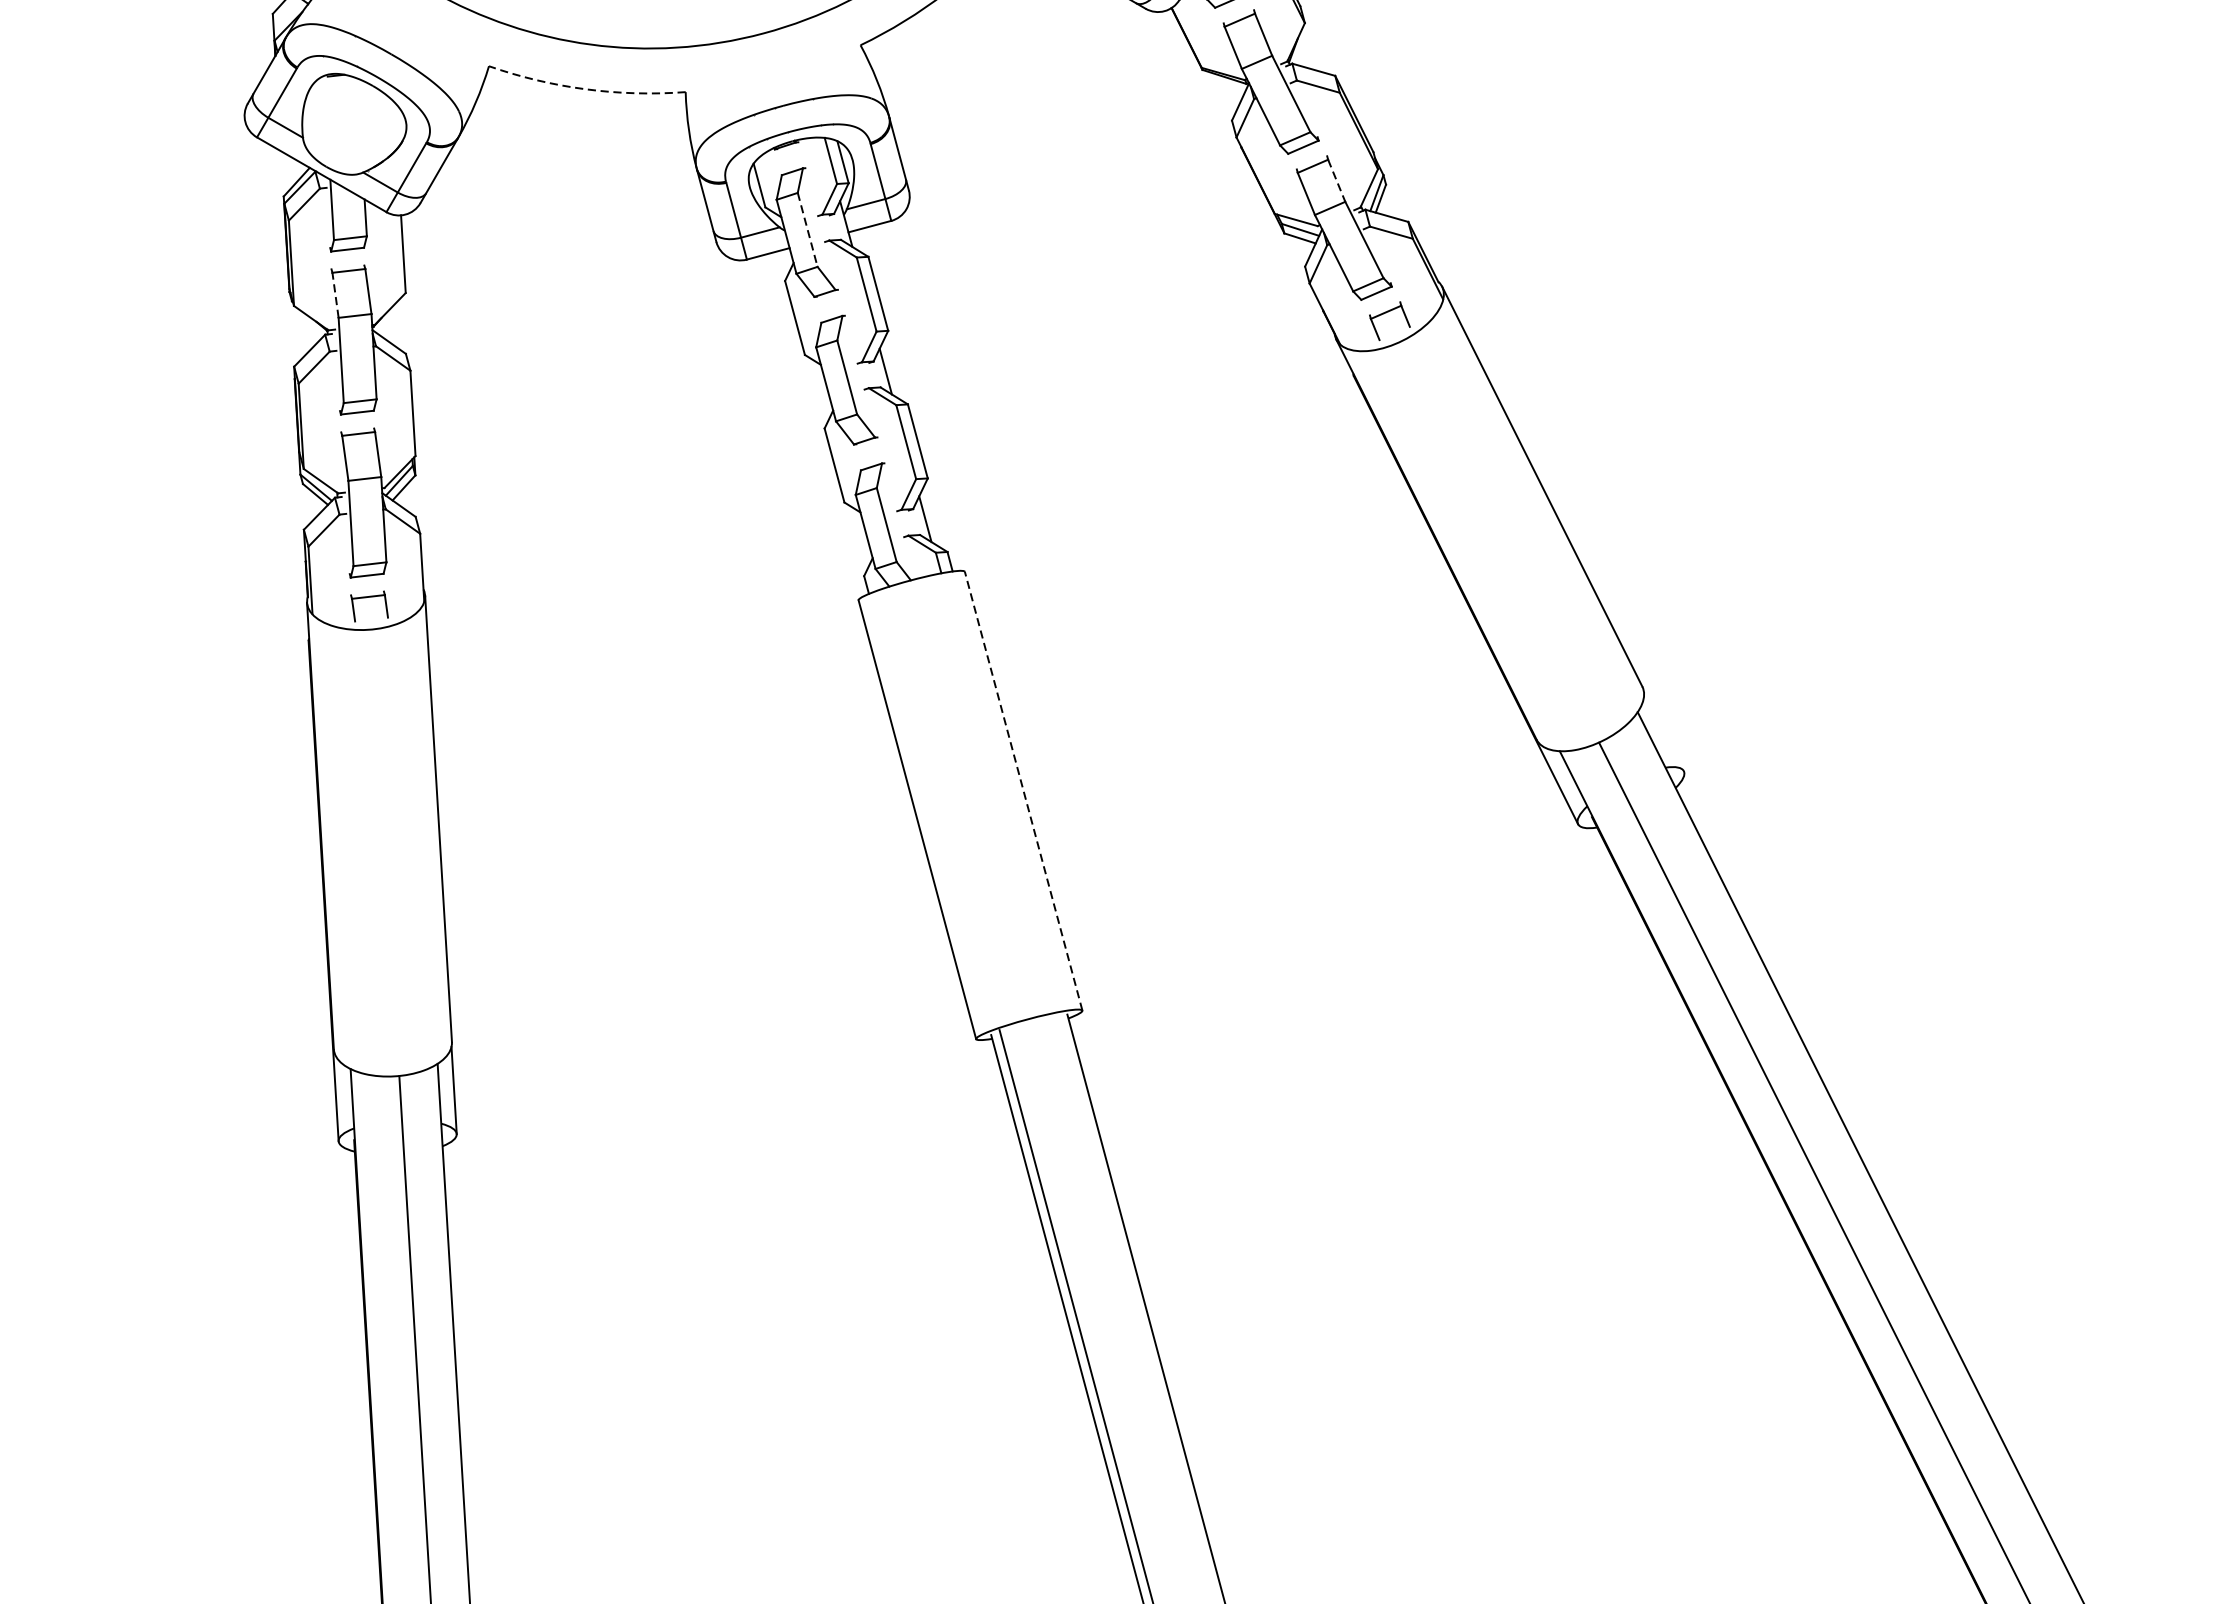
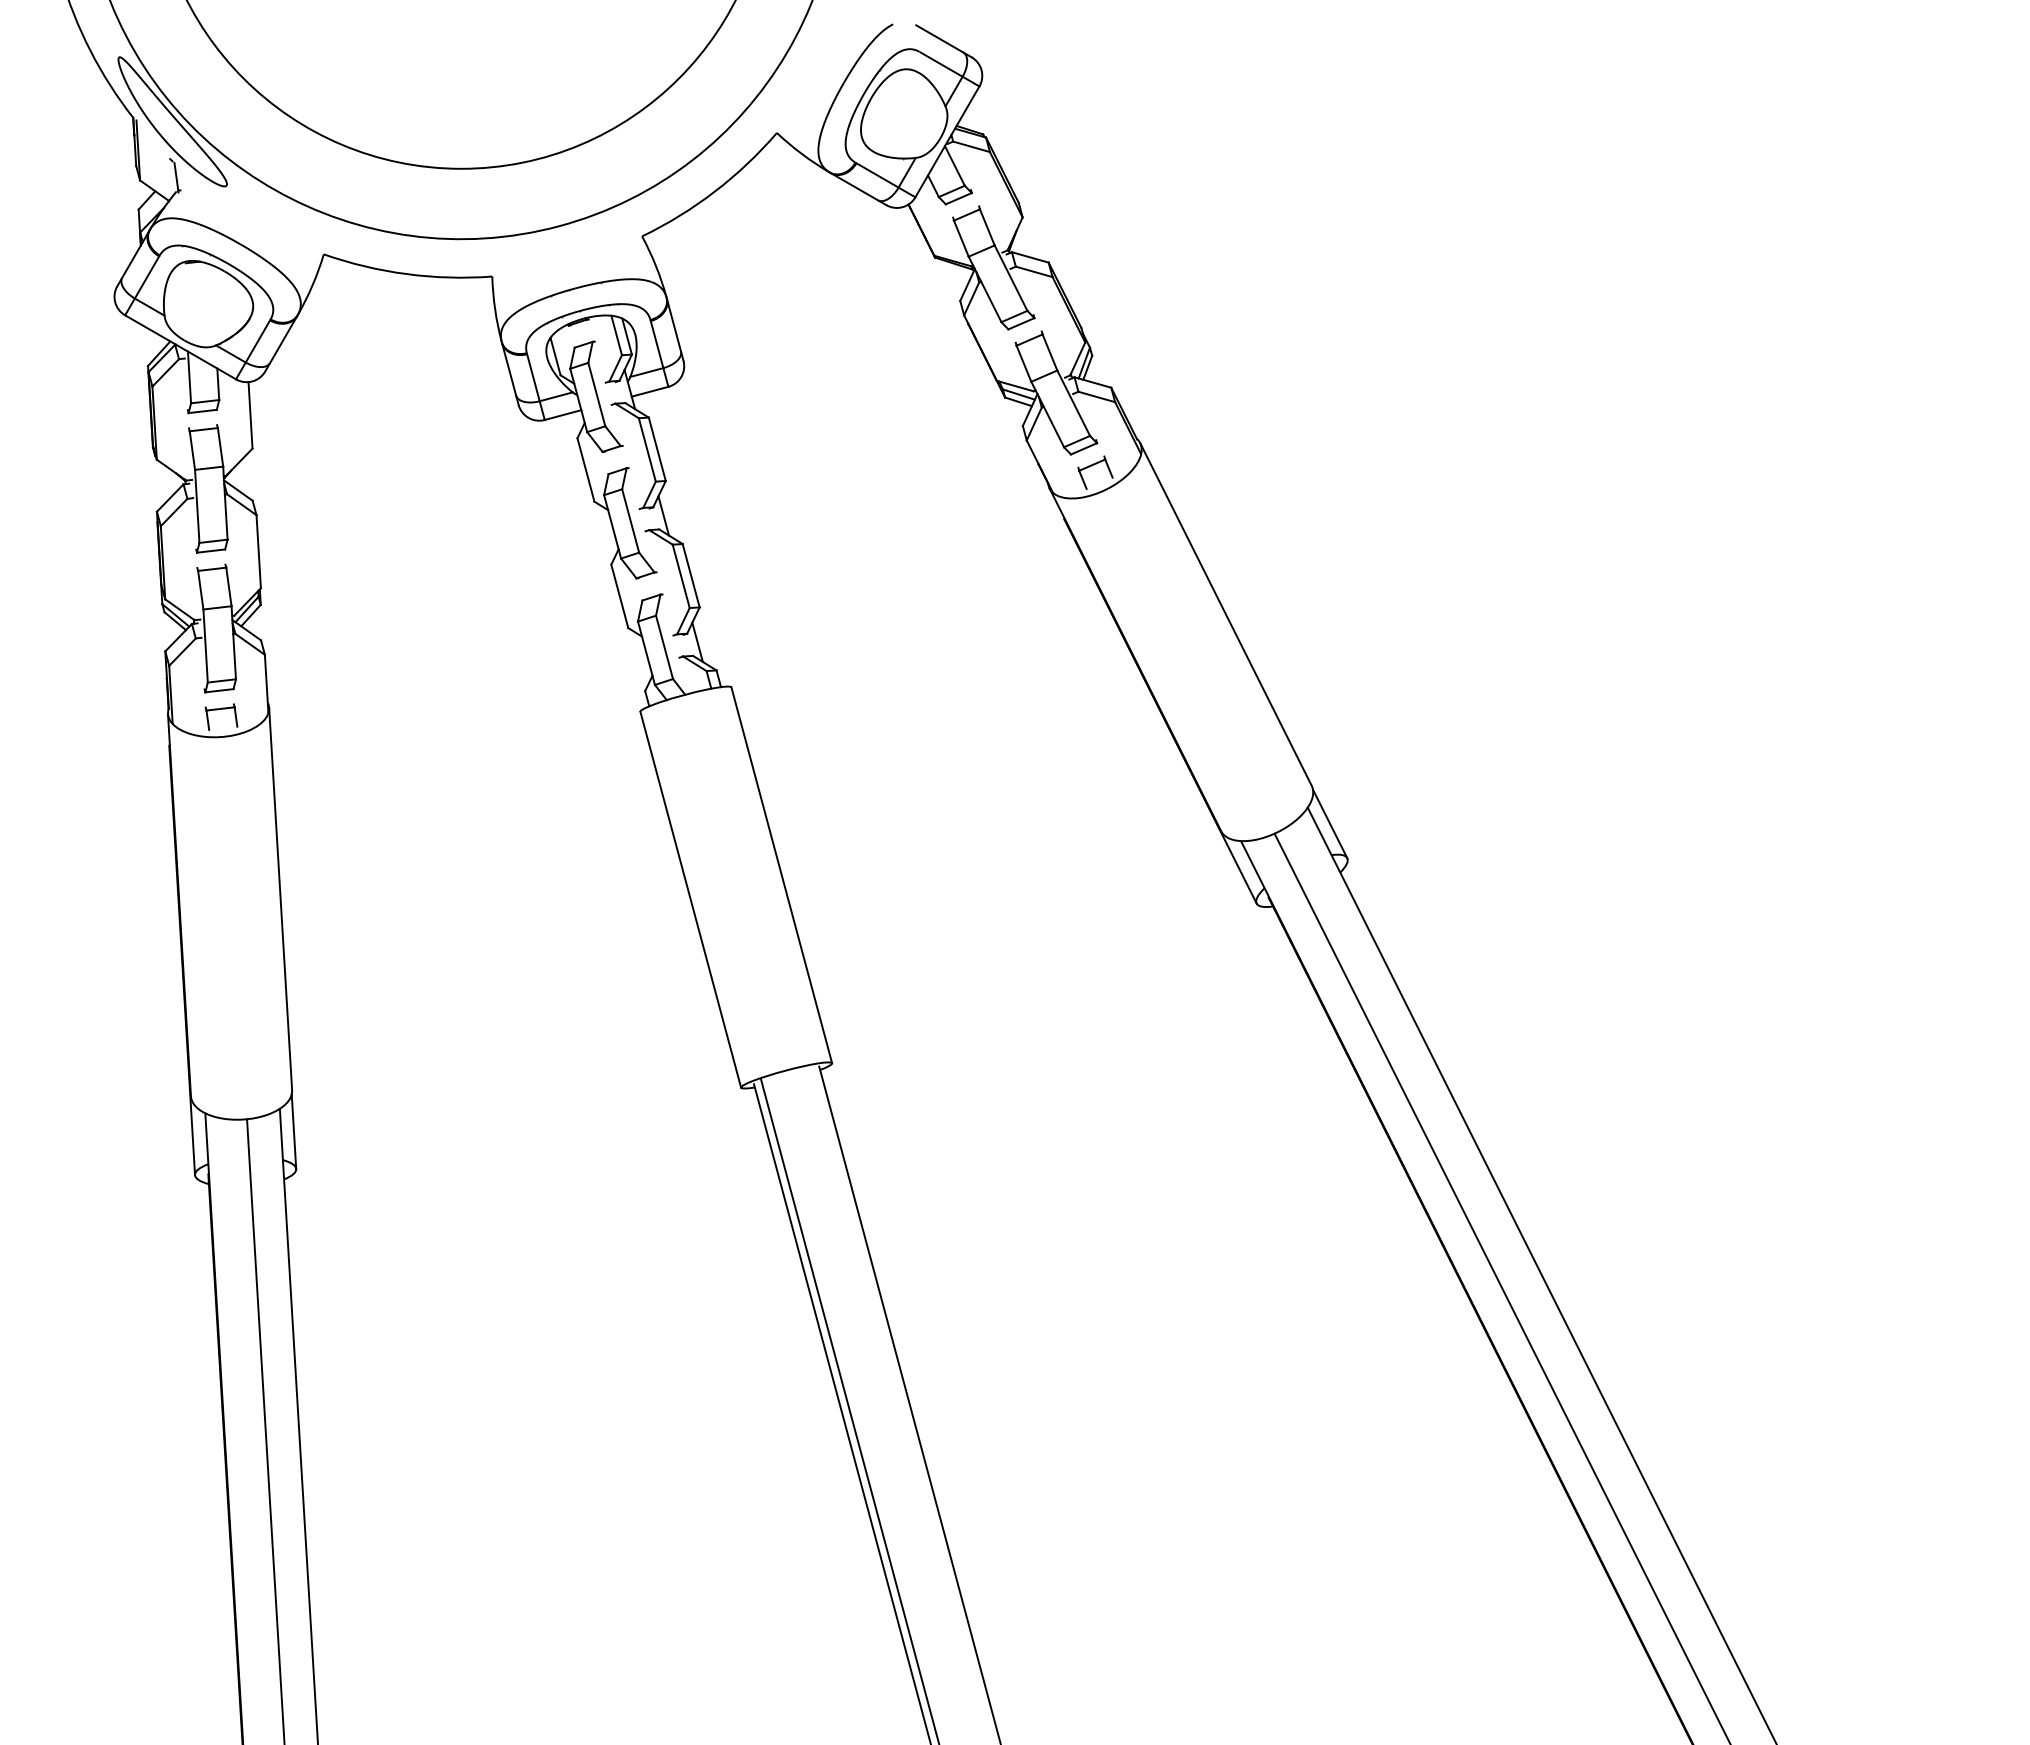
arc: (585, 89) -> (406, 274), dashed -> solid
line: (1337, 180) -> (1050, 352), dashed -> solid
line: (807, 229) -> (596, 394), dashed -> solid
line: (335, 295) -> (192, 450), dashed -> solid
line: (1664, 730) -> (1330, 823), added
line: (1023, 791) -> (781, 875), dashed -> solid

